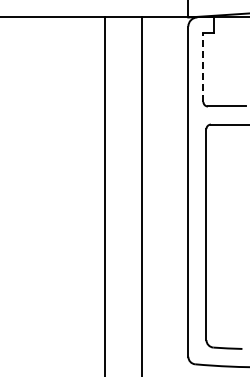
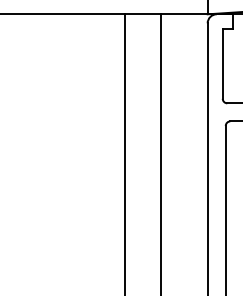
line: (203, 67) -> (222, 64), dashed -> solid

